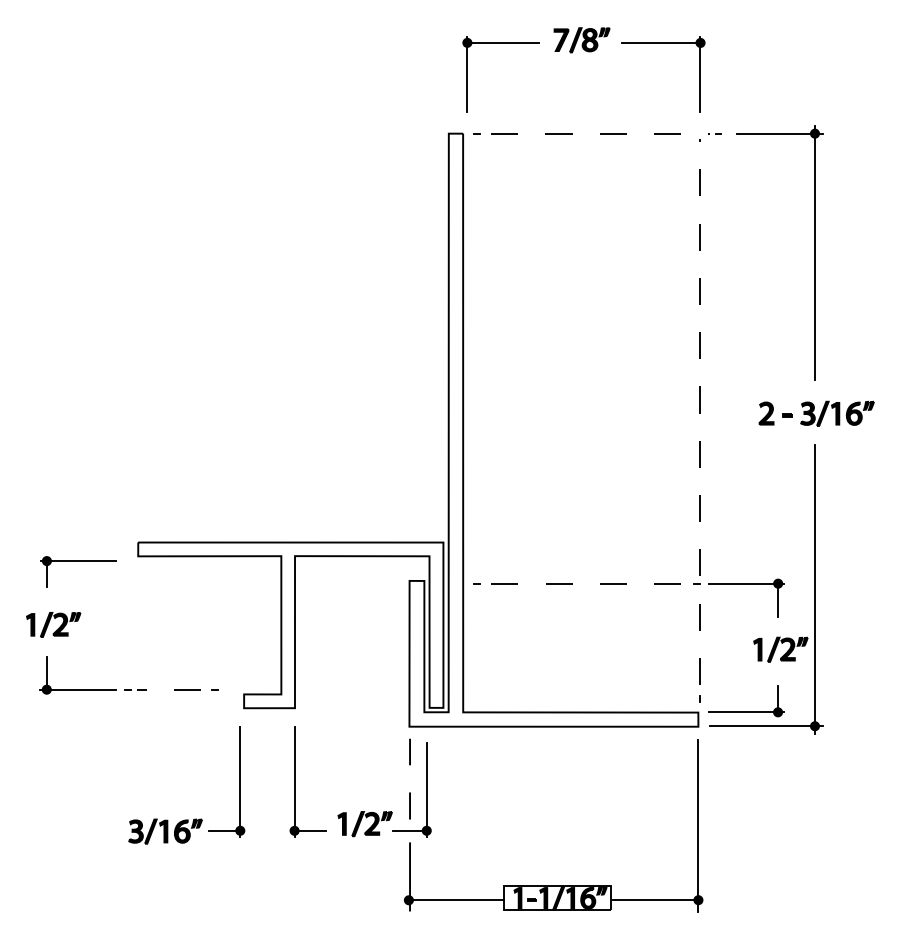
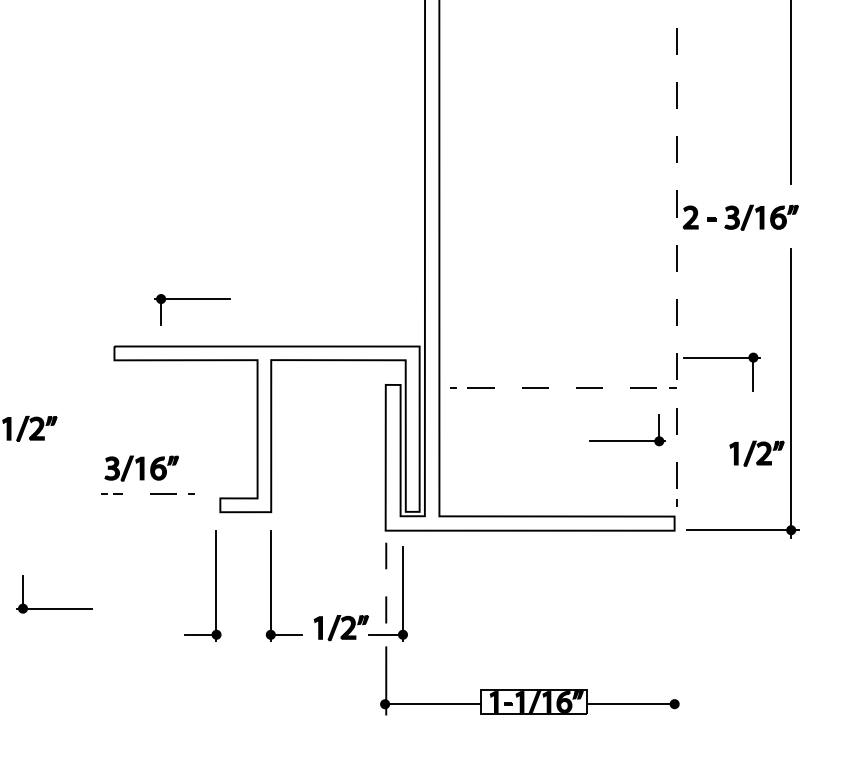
part: (816, 413) -> (740, 217), moved
part: (78, 561) -> (192, 299), moved
part: (746, 584) -> (721, 358), moved
part: (77, 689) -> (53, 608), moved
part: (746, 711) -> (627, 440), moved
line: (698, 825) -> (674, 629), removed
part: (165, 831) -> (141, 468), moved

